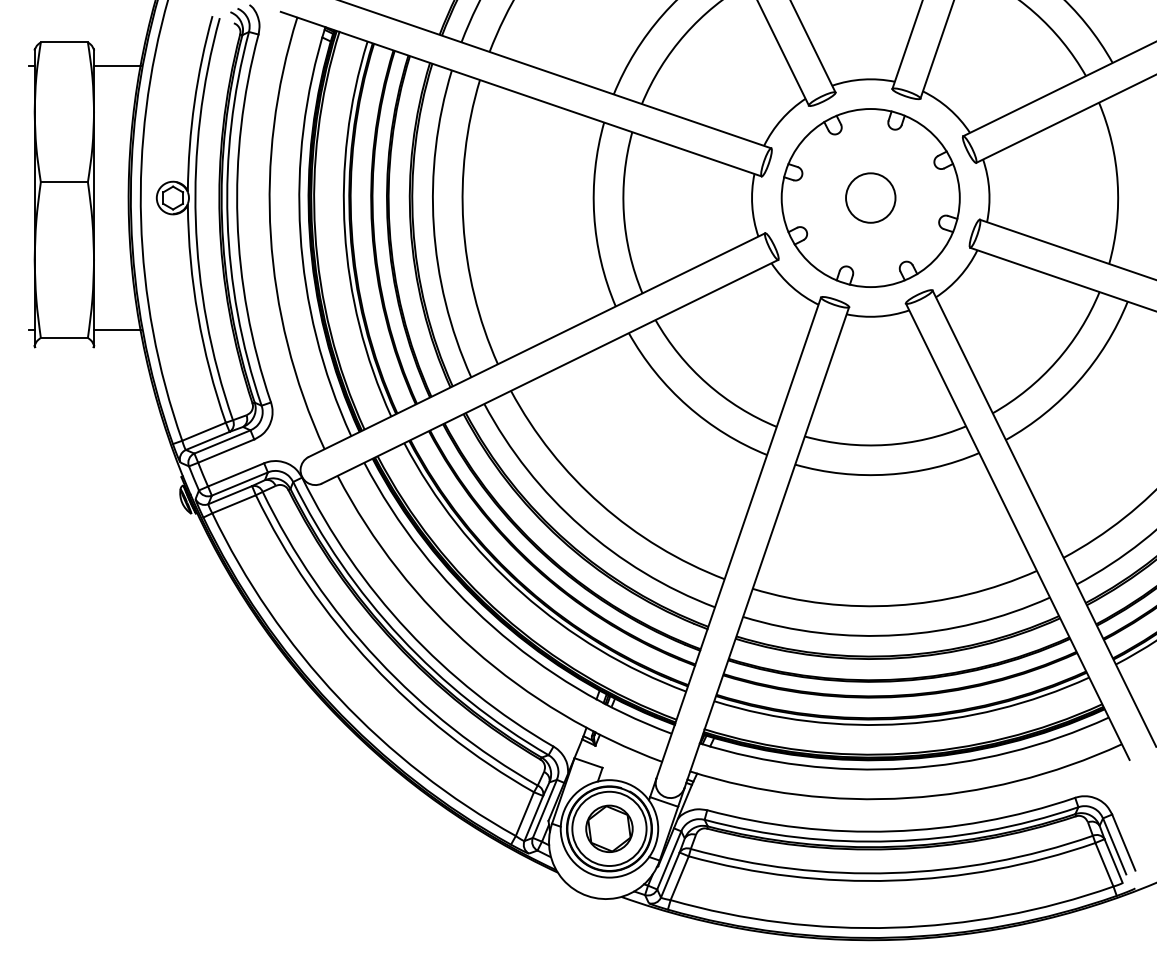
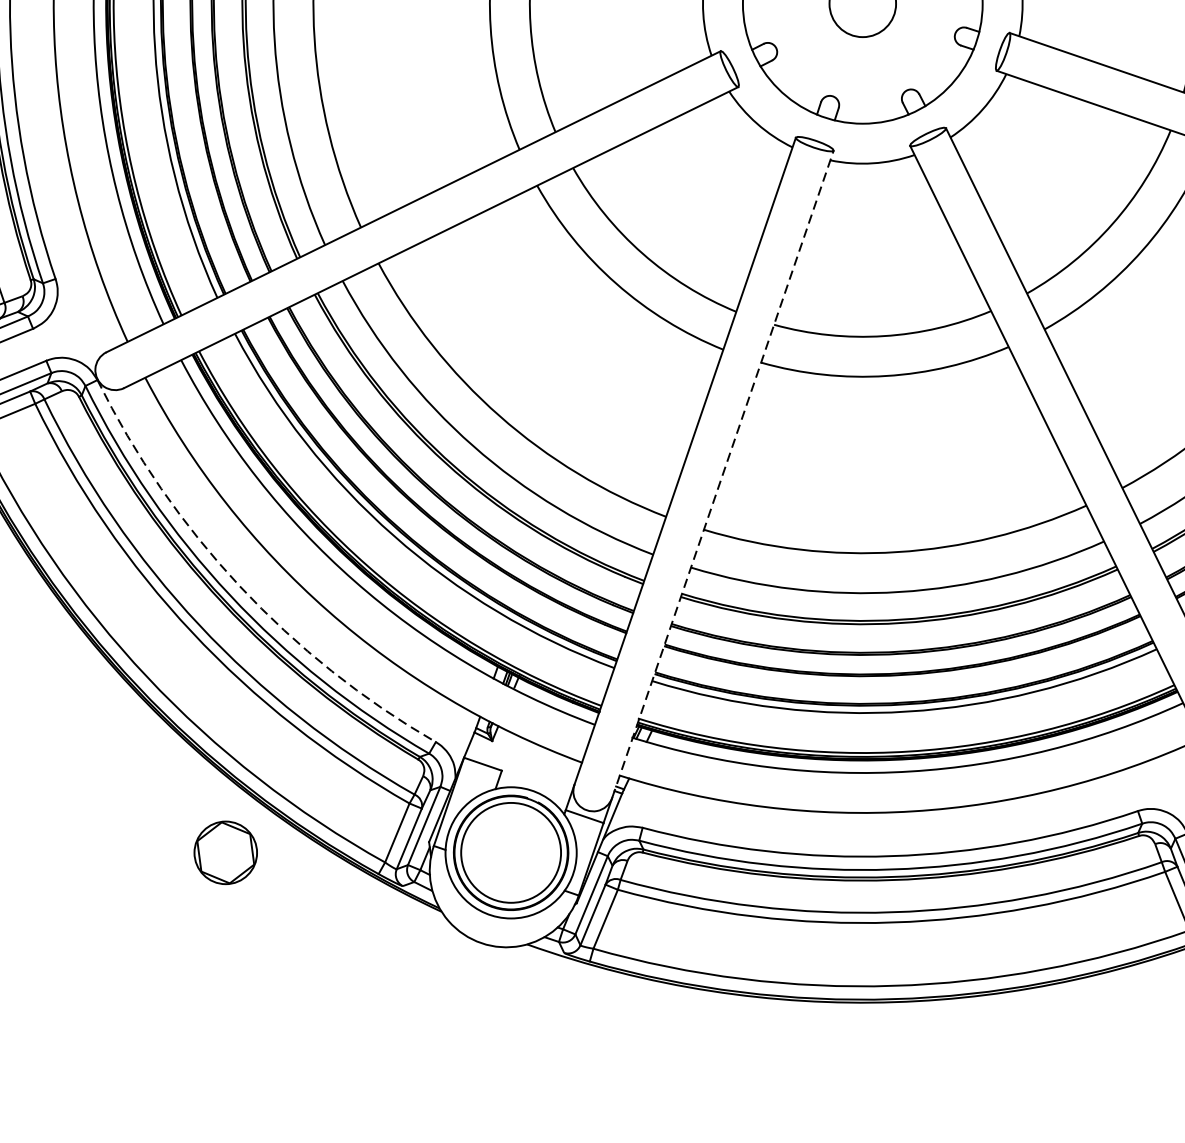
line: (767, 547) -> (723, 474), solid -> dashed
arc: (407, 630) -> (239, 585), solid -> dashed
part: (609, 828) -> (225, 852), moved

